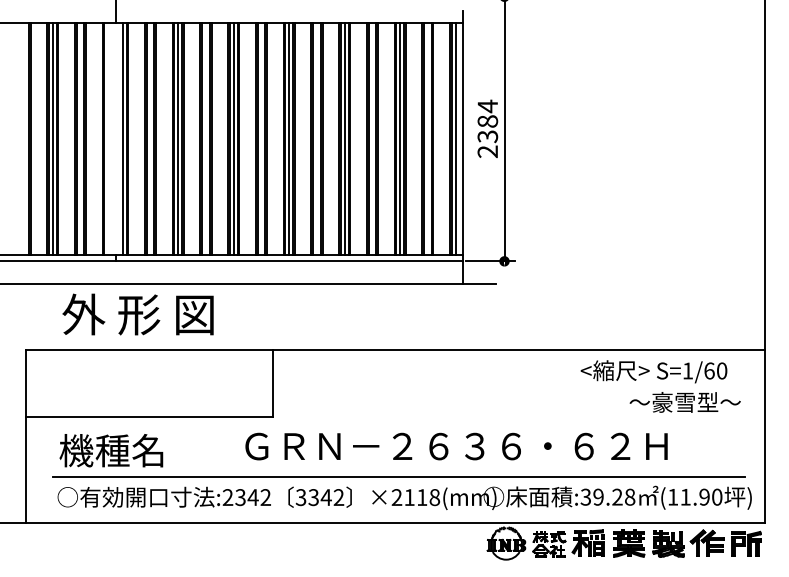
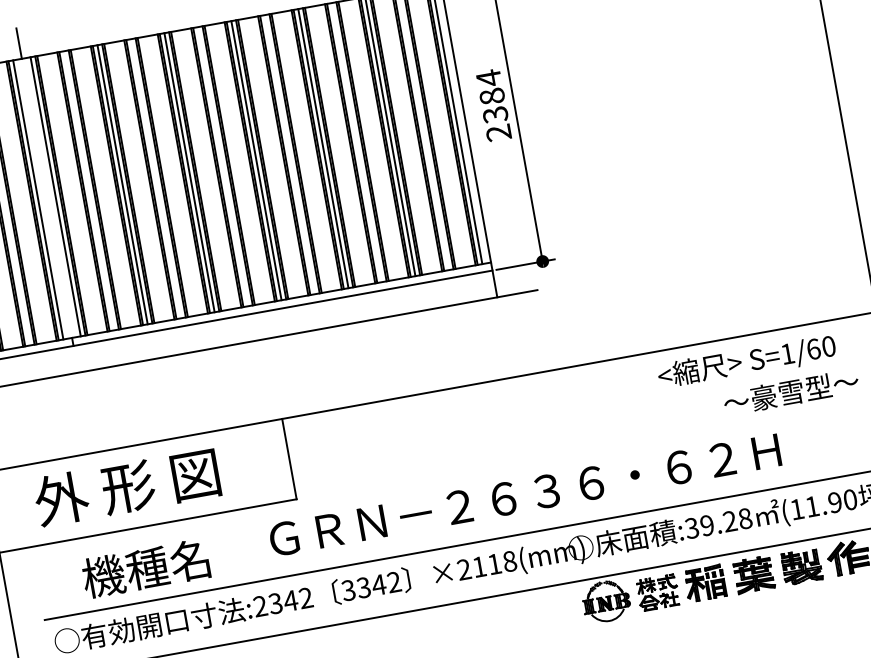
line: (108, 138) -> (38, 199), added
text: (137, 314) -> (126, 487), moved
text: (111, 450) -> (145, 568), moved

